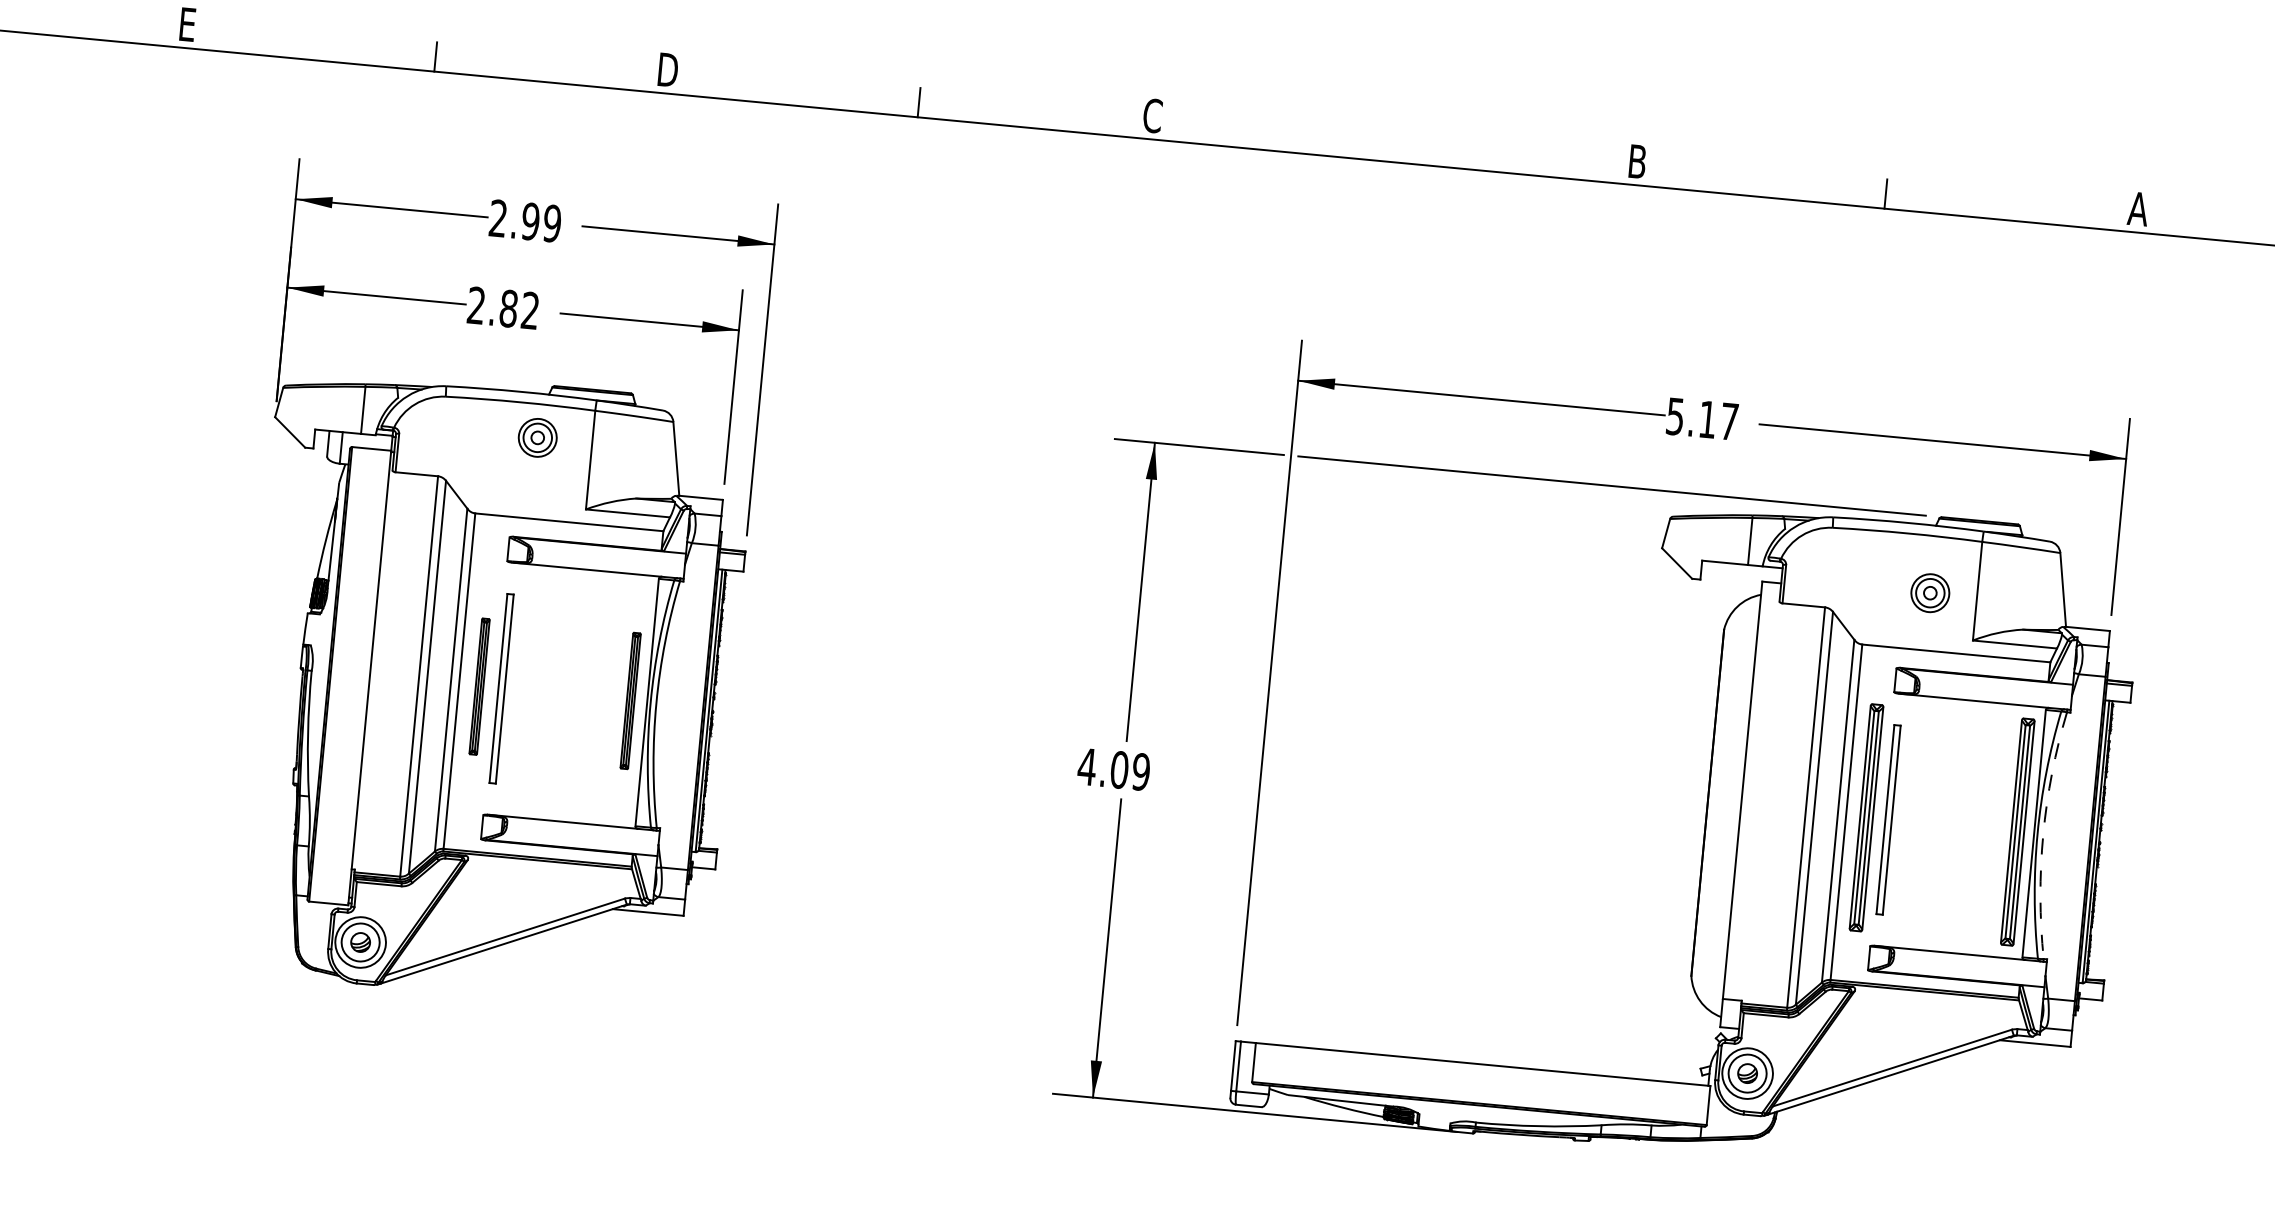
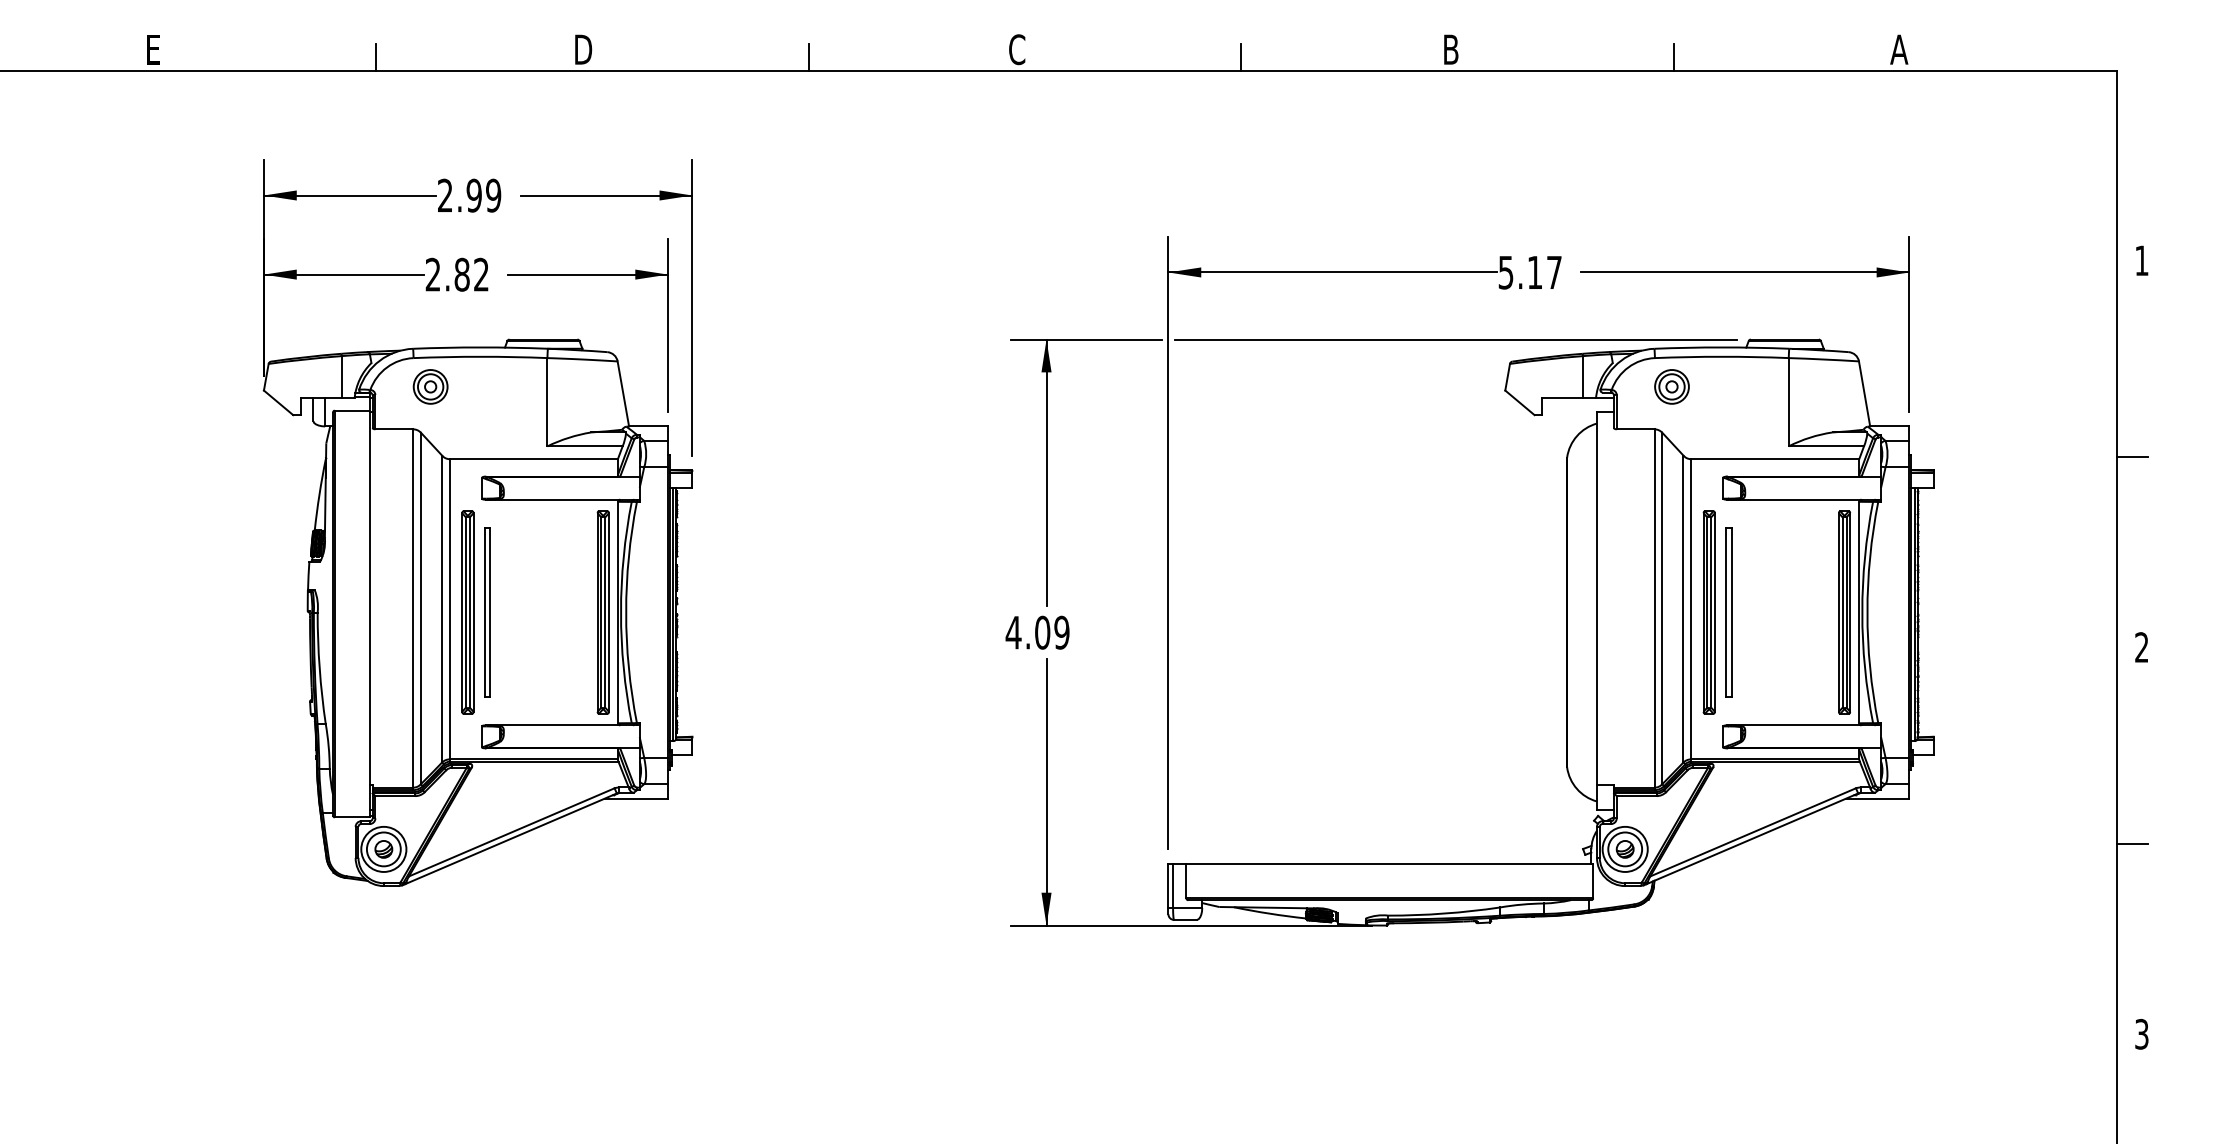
line: (1402, 148) -> (1241, 57), added
part: (537, 437) -> (430, 386), moved
part: (1929, 592) -> (1671, 386), moved
part: (479, 686) -> (467, 612), size x1.67
part: (629, 700) -> (602, 612), size x1.67
arc: (2043, 834) -> (1867, 612), dashed -> solid

